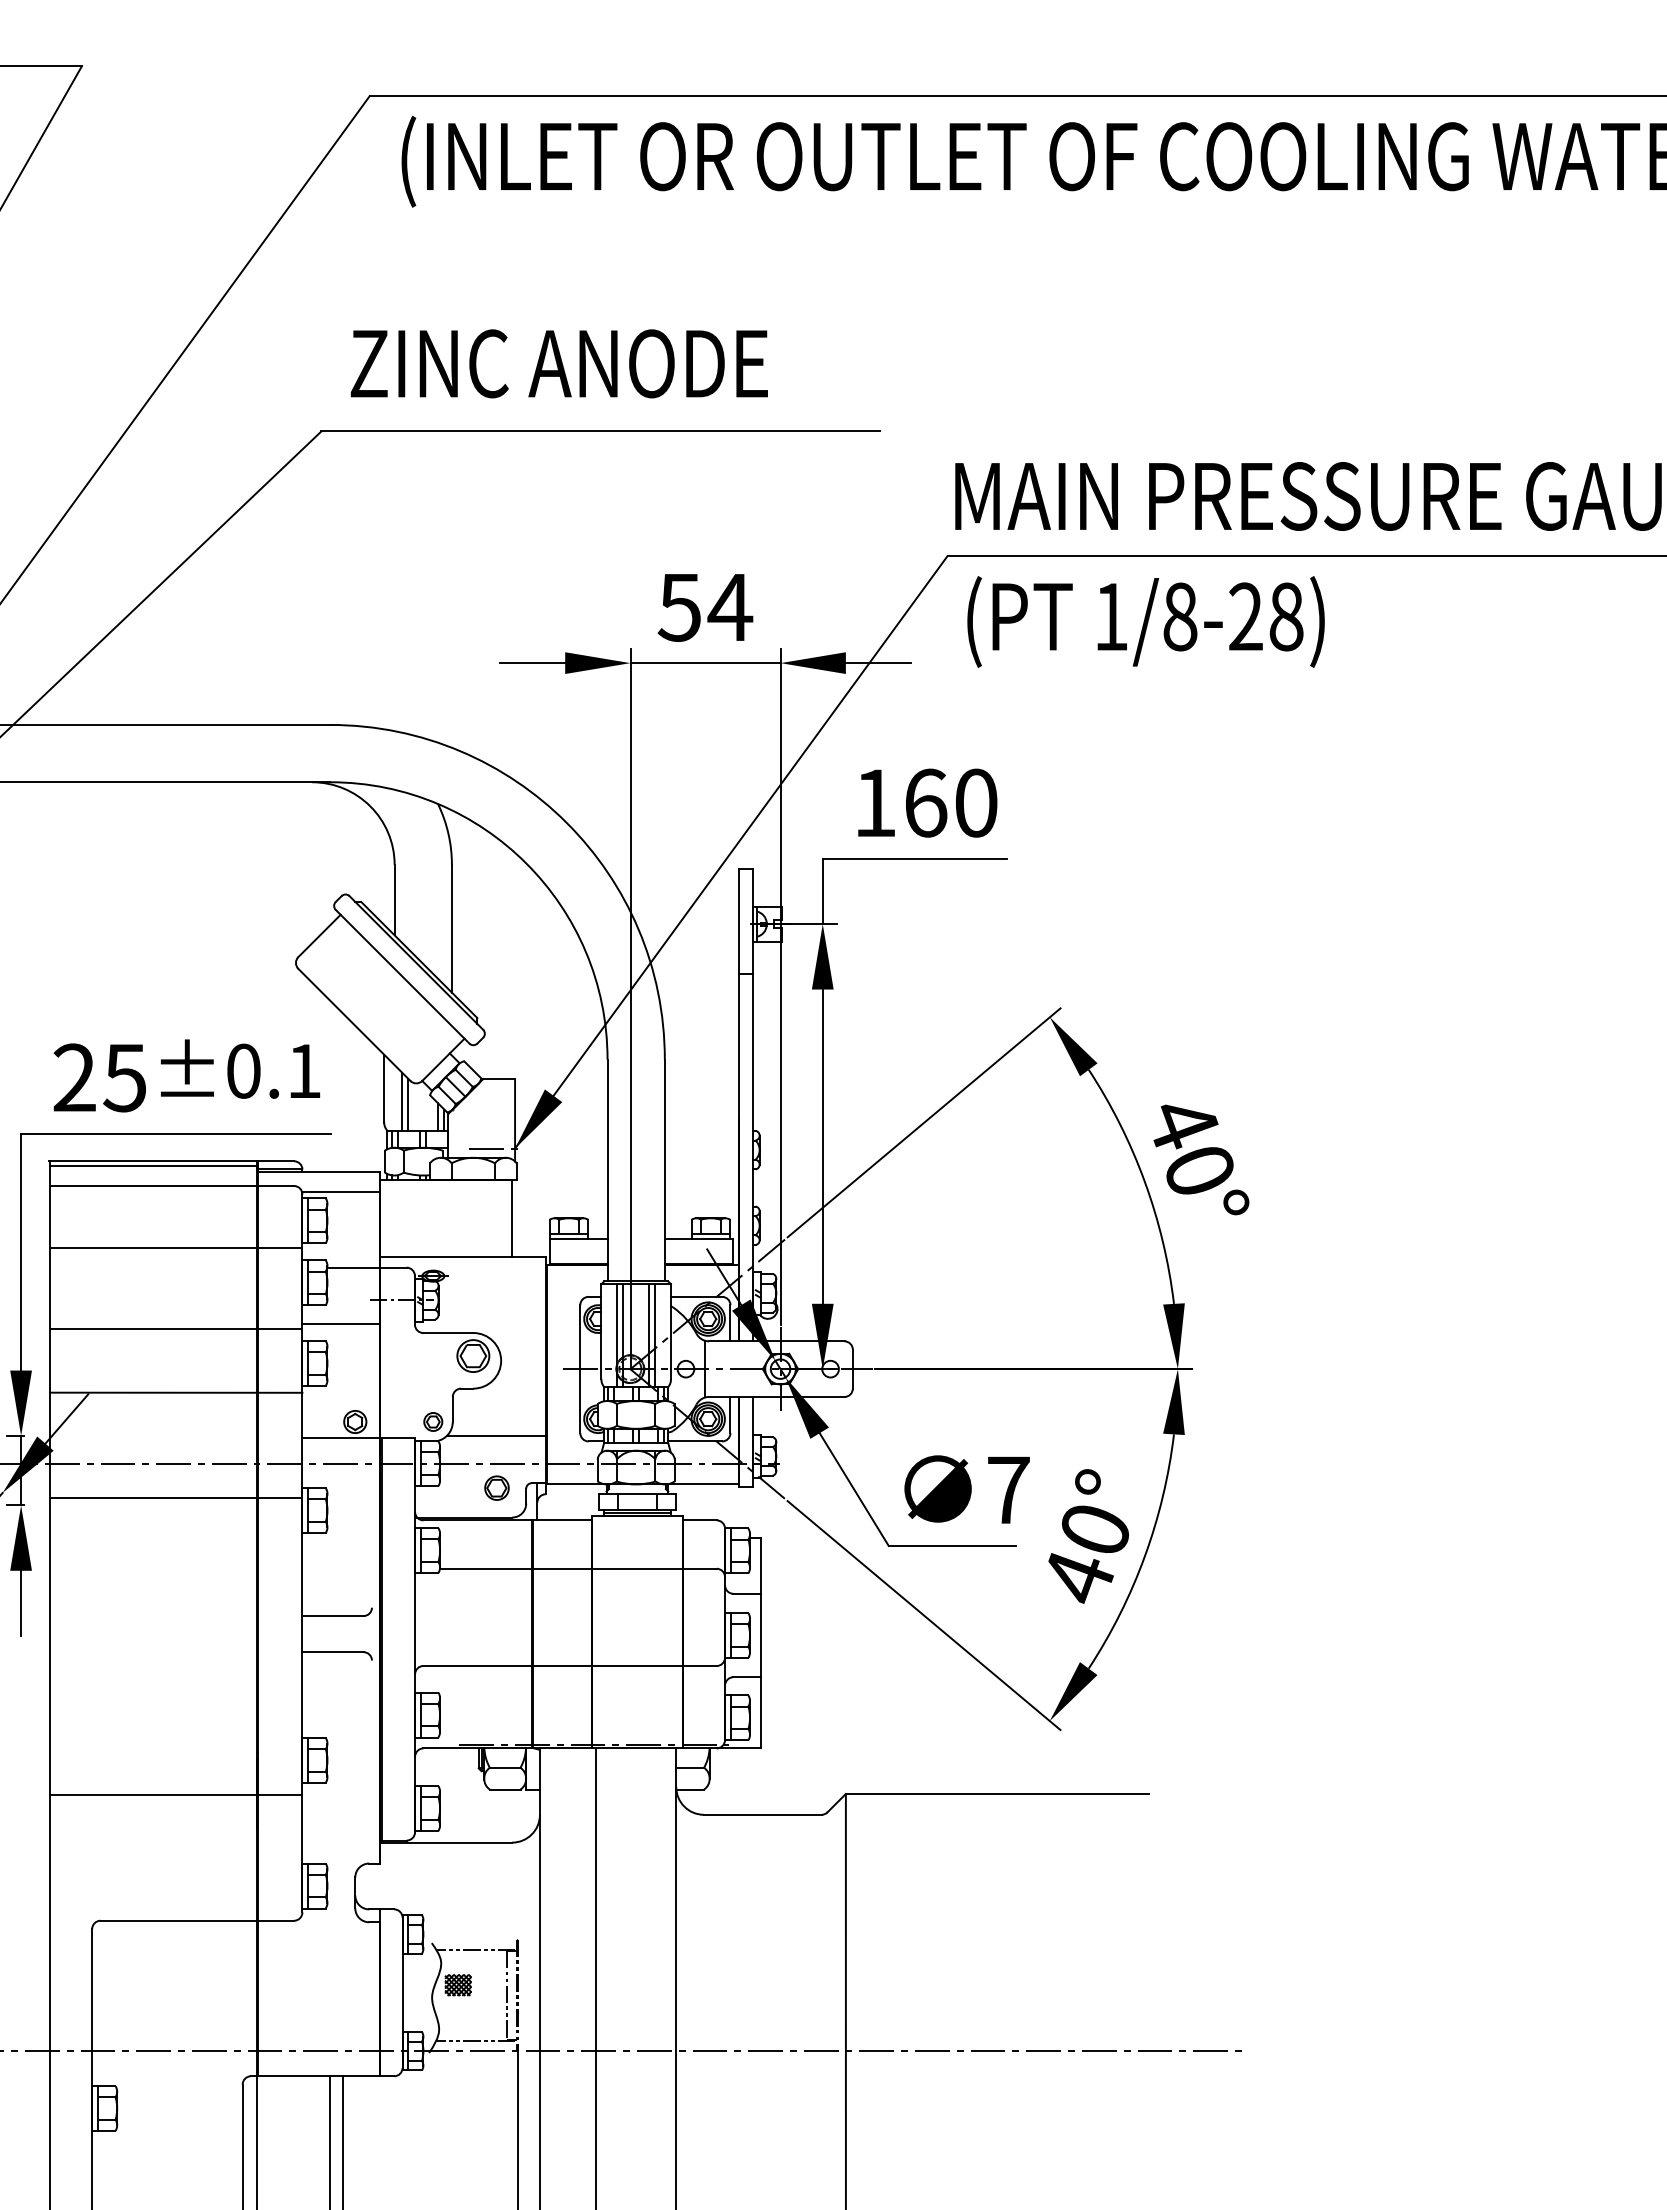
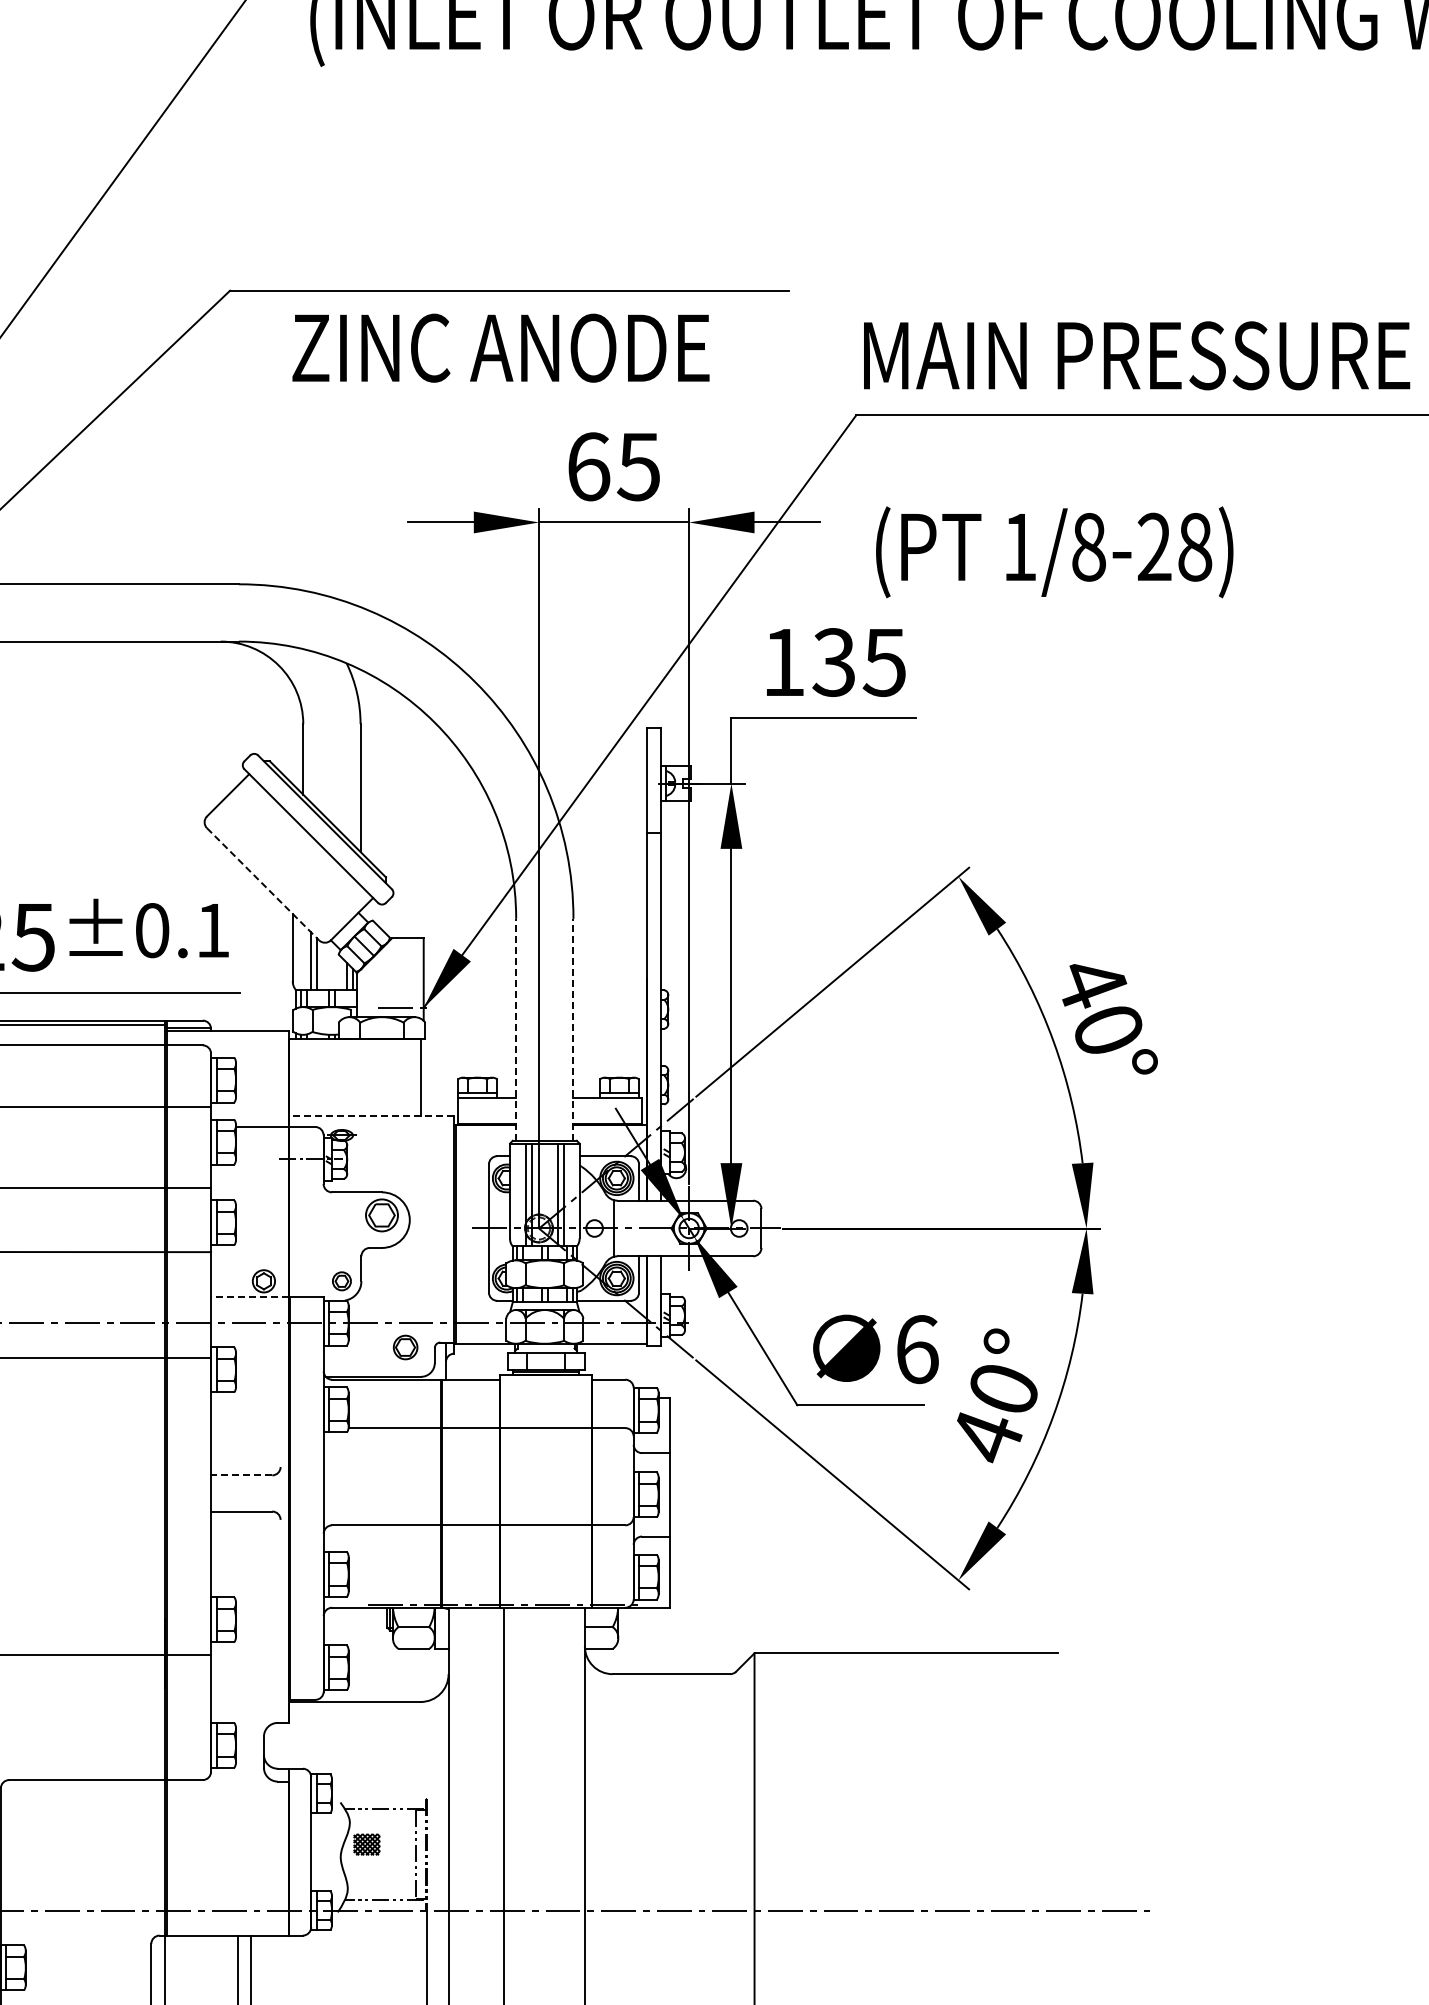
text: (558, 363) -> (500, 347), moved
text: (705, 607) -> (614, 466), 54 -> 65
text: (1145, 621) -> (1054, 551), moved
text: (950, 802) -> (859, 661), 160 -> 135
line: (354, 1025) -> (263, 884), solid -> dashed
line: (607, 1170) -> (516, 1029), solid -> dashed
line: (664, 1170) -> (573, 1029), solid -> dashed
line: (340, 1191) -> (249, 1050), removed
line: (463, 1256) -> (372, 1115), solid -> dashed
line: (341, 1324) -> (250, 1183), removed
line: (496, 1435) -> (405, 1294), removed
line: (341, 1438) -> (250, 1297), solid -> dashed
text: (1009, 1489) -> (918, 1348), 7 -> 6
line: (333, 1616) -> (242, 1475), solid -> dashed

